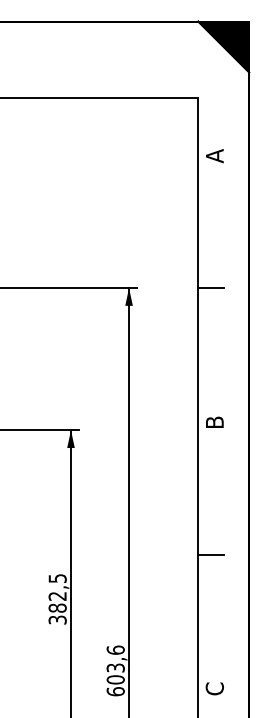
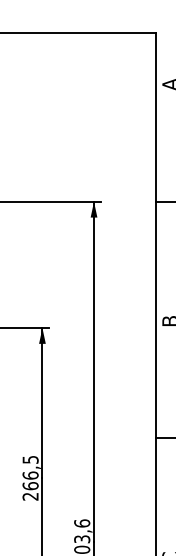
text: (57, 607) -> (30, 485), 382,5 -> 266,5

